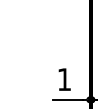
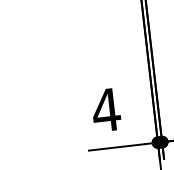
text: (64, 79) -> (106, 109), 1 -> 4

